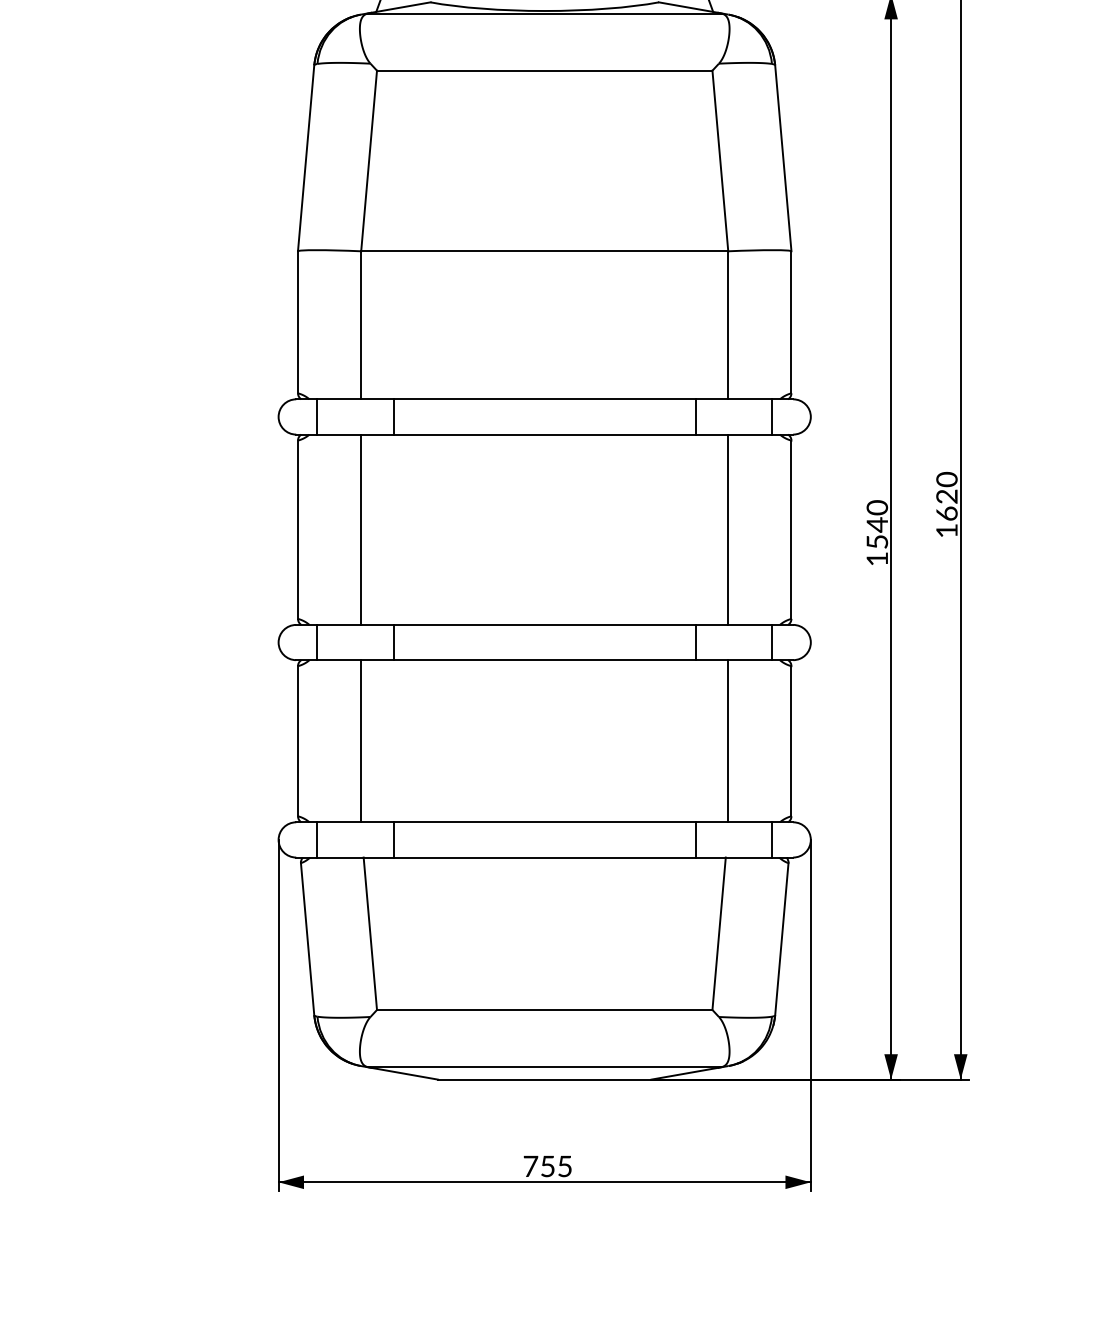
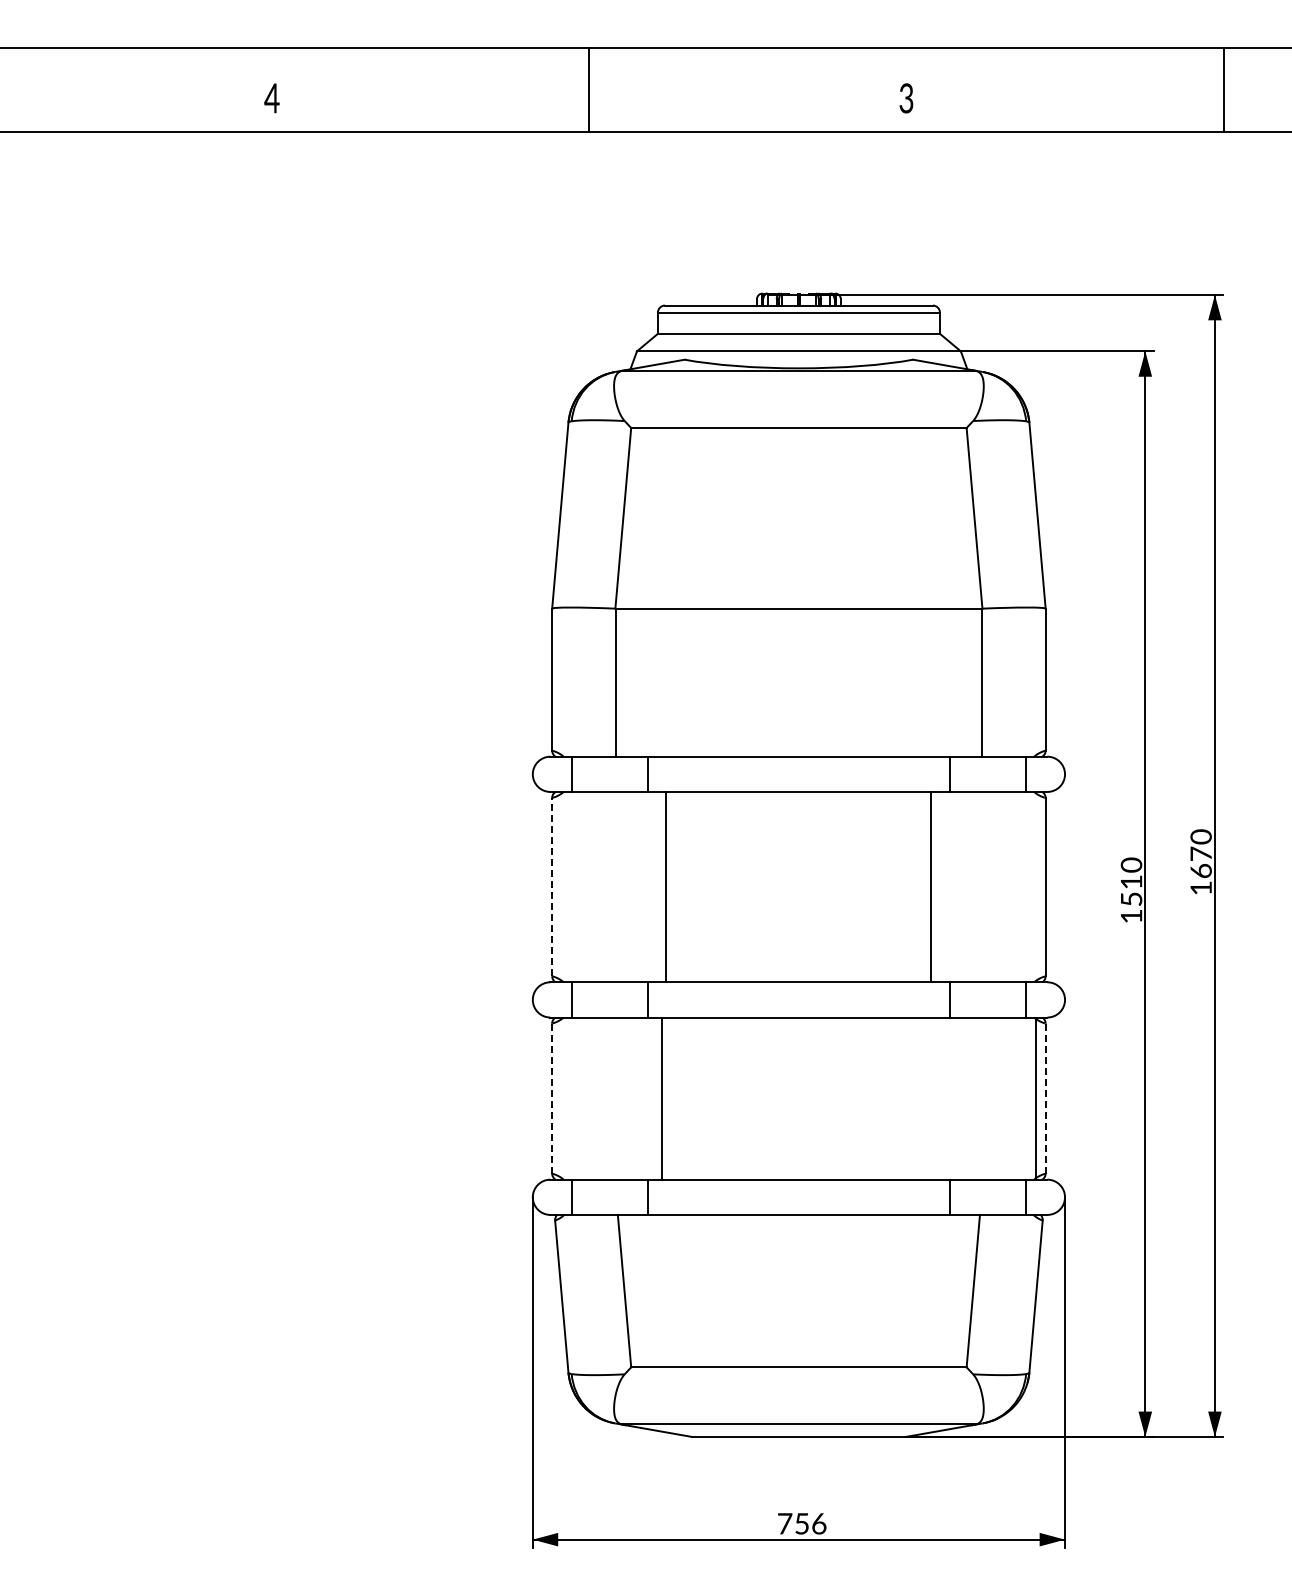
text: (946, 496) -> (1200, 853), 1620 -> 1670
text: (877, 525) -> (1131, 882), 1540 -> 1510
line: (298, 529) -> (552, 886), solid -> dashed
line: (361, 529) -> (665, 886), moved
line: (728, 529) -> (931, 886), moved
line: (298, 741) -> (552, 1098), solid -> dashed
line: (361, 741) -> (661, 1098), moved
line: (728, 741) -> (1036, 1098), moved
line: (791, 742) -> (1045, 1099), solid -> dashed
text: (565, 1166) -> (819, 1523), 755 -> 756

